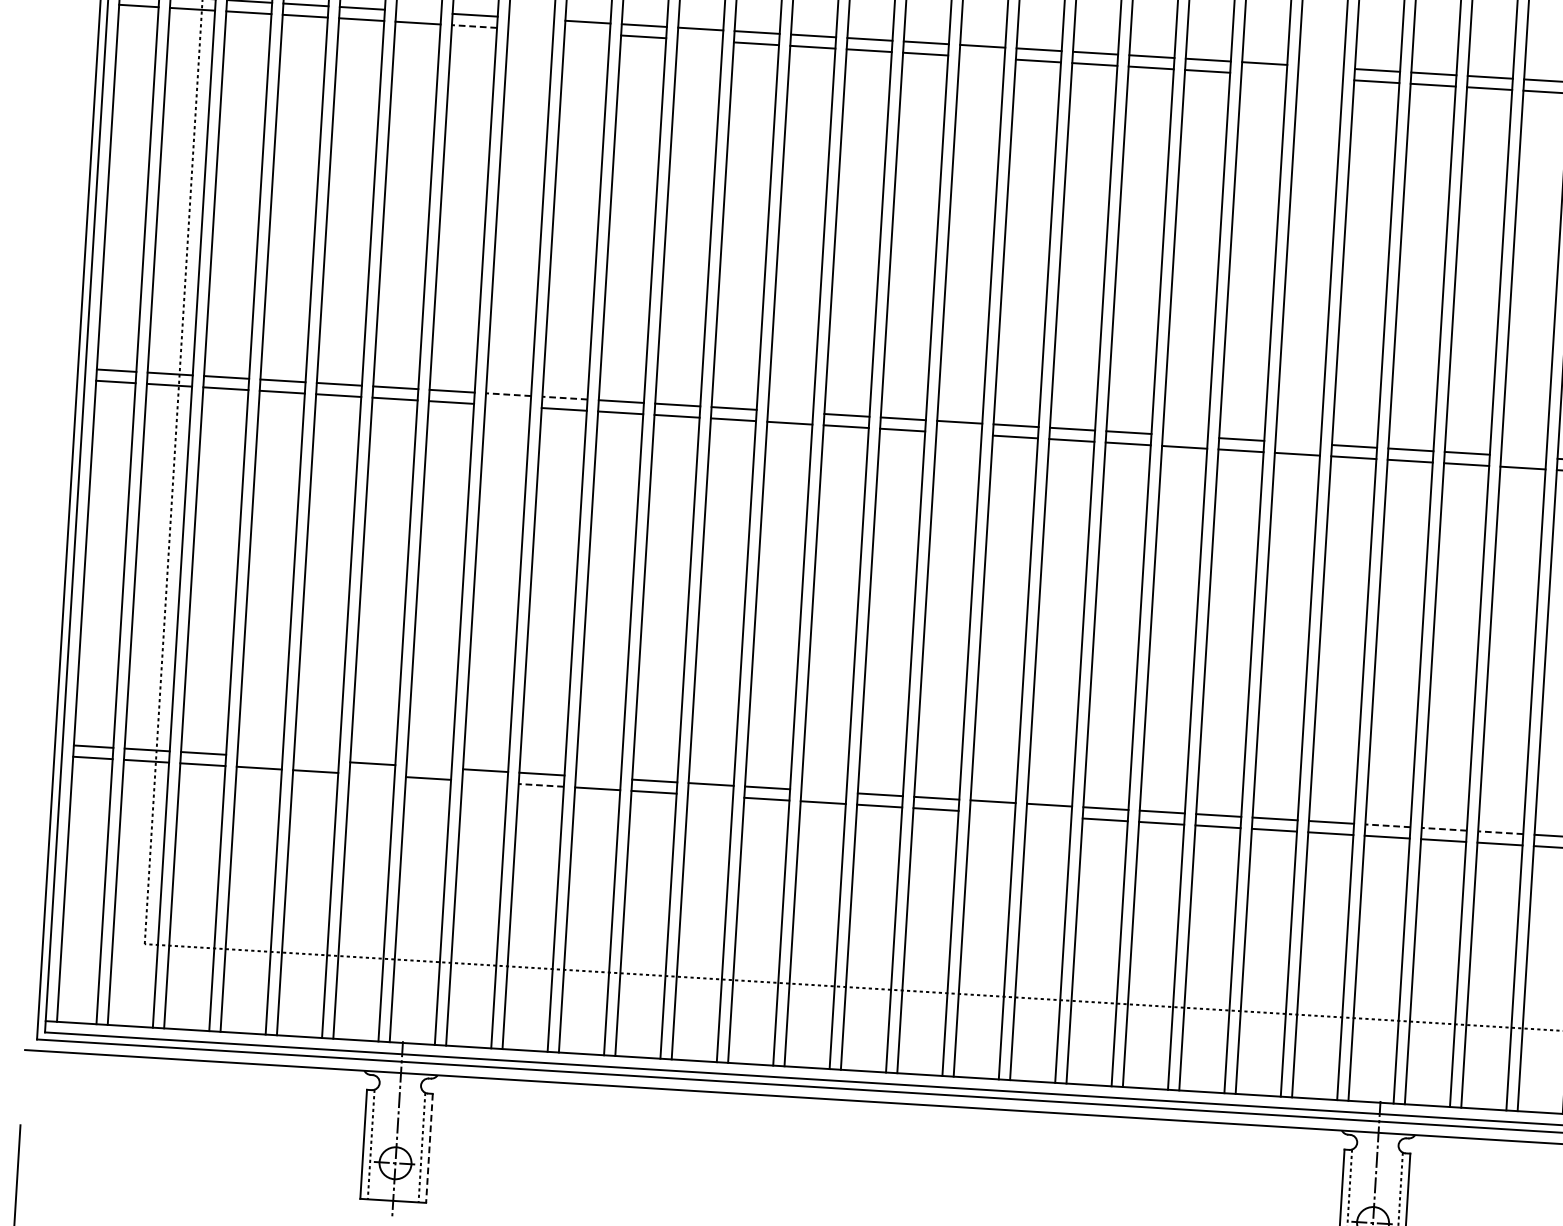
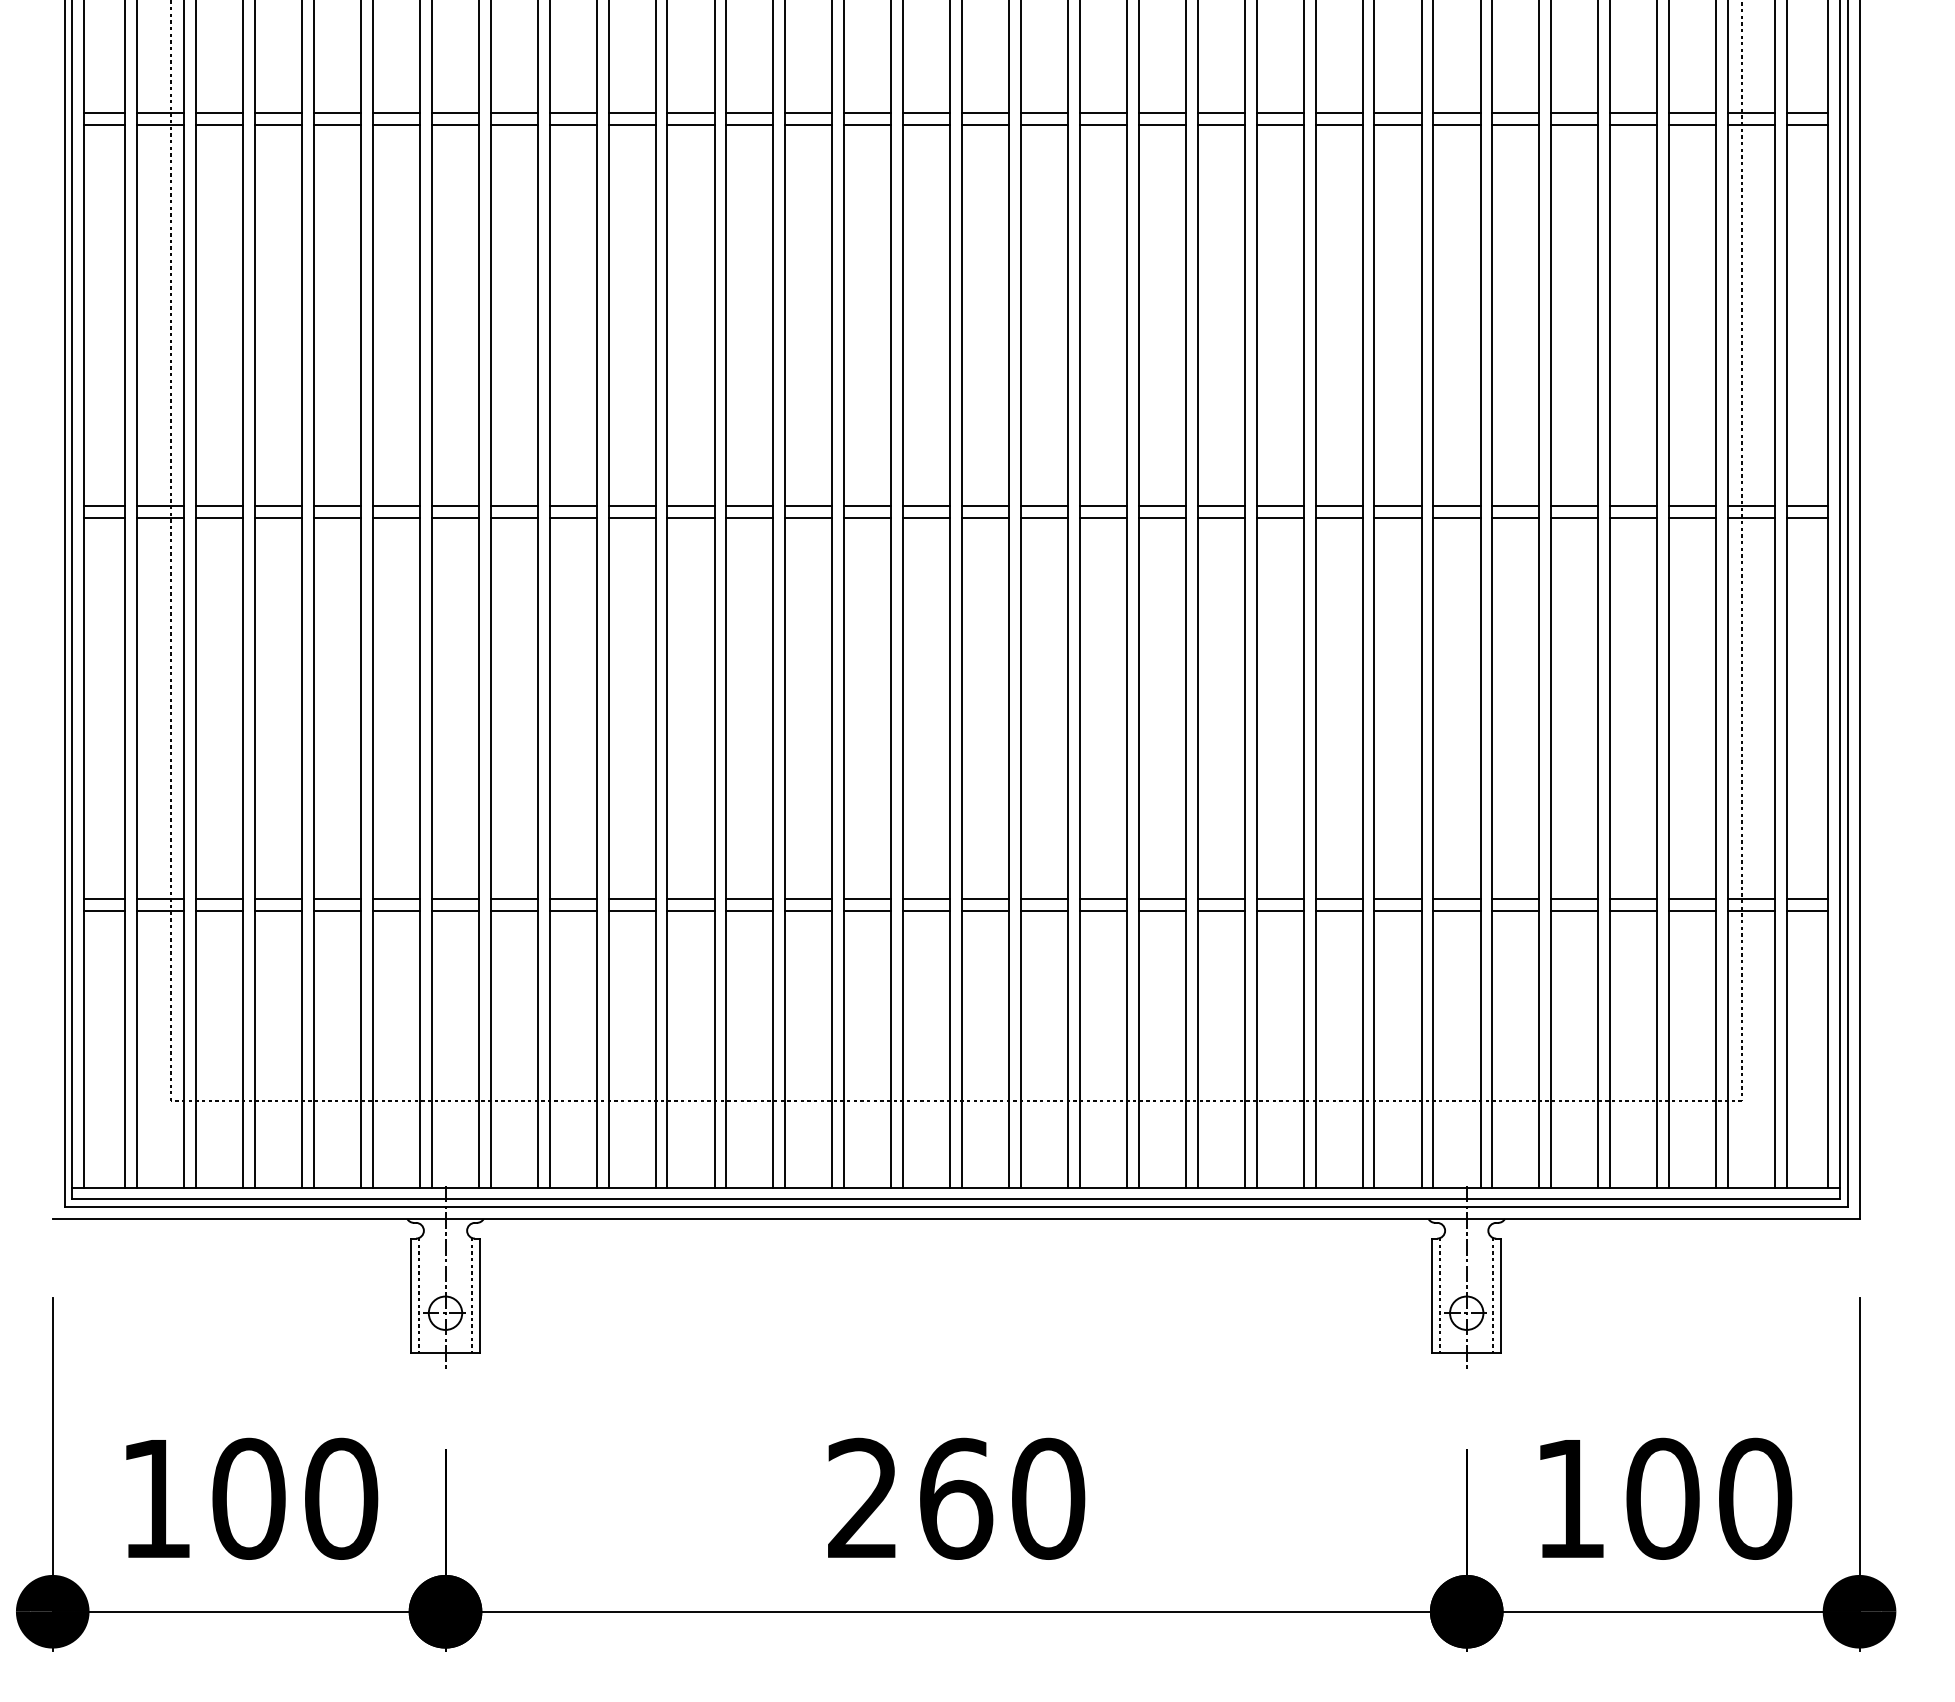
line: (417, 11) -> (395, 113), added
line: (530, 18) -> (513, 113), added
line: (474, 26) -> (455, 125), dashed -> solid
line: (530, 30) -> (513, 125), added
line: (586, 33) -> (572, 125), added
line: (699, 40) -> (690, 125), added
line: (981, 57) -> (985, 125), added
line: (1320, 67) -> (1338, 113), added
line: (1263, 75) -> (1279, 125), added
line: (1319, 78) -> (1338, 125), added
line: (508, 395) -> (514, 506), dashed -> solid
line: (565, 398) -> (573, 506), dashed -> solid
line: (507, 405) -> (513, 517), added
line: (790, 412) -> (808, 506), added
line: (959, 433) -> (985, 517), added
line: (1184, 436) -> (1220, 506), added
line: (1297, 443) -> (1338, 506), added
line: (1523, 457) -> (1574, 506), added
line: (259, 756) -> (278, 898), added
line: (316, 759) -> (337, 898), added
line: (428, 766) -> (454, 898), added
line: (371, 774) -> (395, 910), added
line: (597, 777) -> (631, 898), added
line: (484, 781) -> (513, 910), added
line: (541, 785) -> (573, 910), dashed -> solid
line: (823, 790) -> (867, 898), added
line: (710, 795) -> (749, 910), added
line: (992, 812) -> (1044, 910), added
line: (1047, 816) -> (1102, 910), added
line: (1387, 825) -> (1456, 898), dashed -> solid
line: (1444, 828) -> (1515, 898), dashed -> solid
line: (1500, 832) -> (1574, 898), dashed -> solid
line: (429, 1148) -> (479, 1295), dashed -> solid

